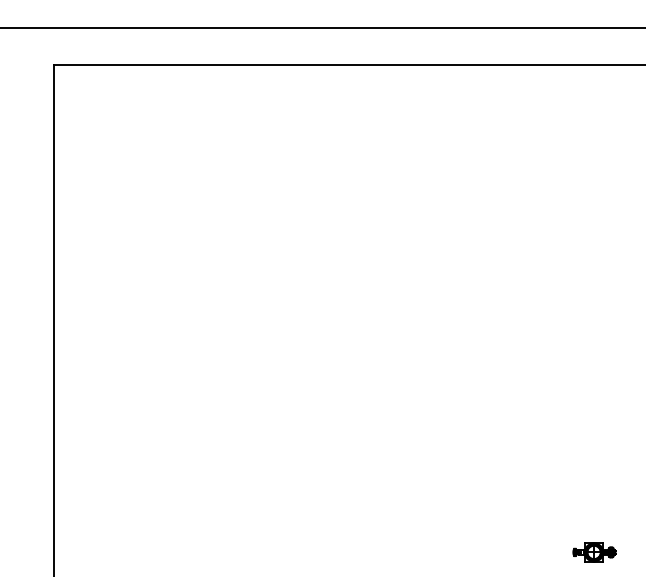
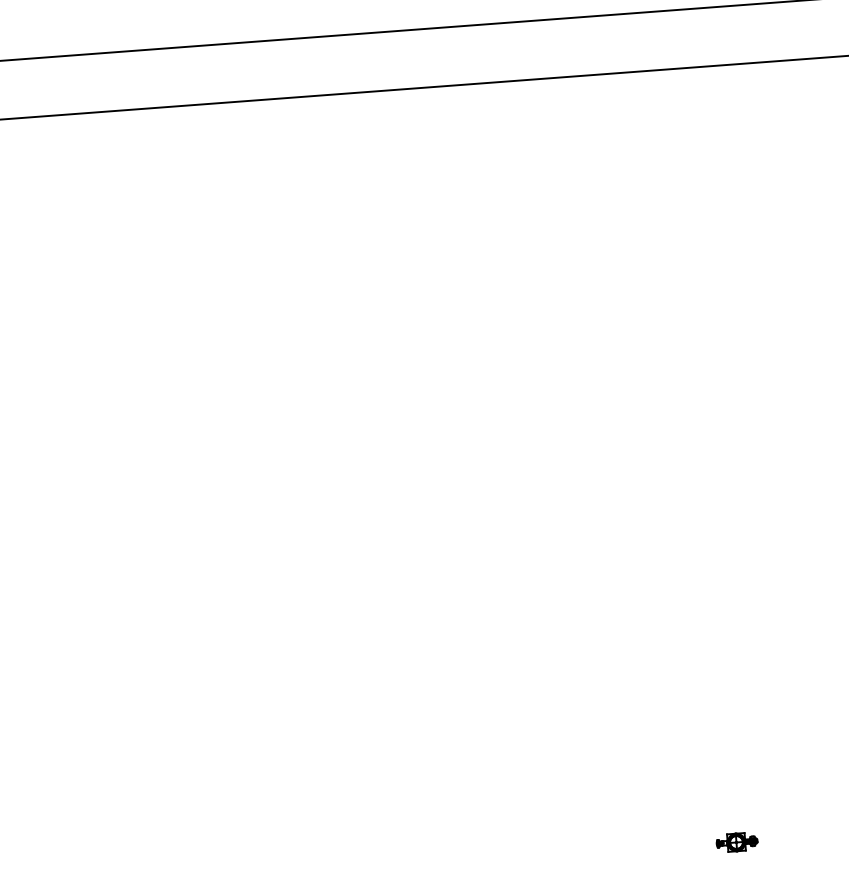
part: (594, 552) -> (736, 842), size x0.6

